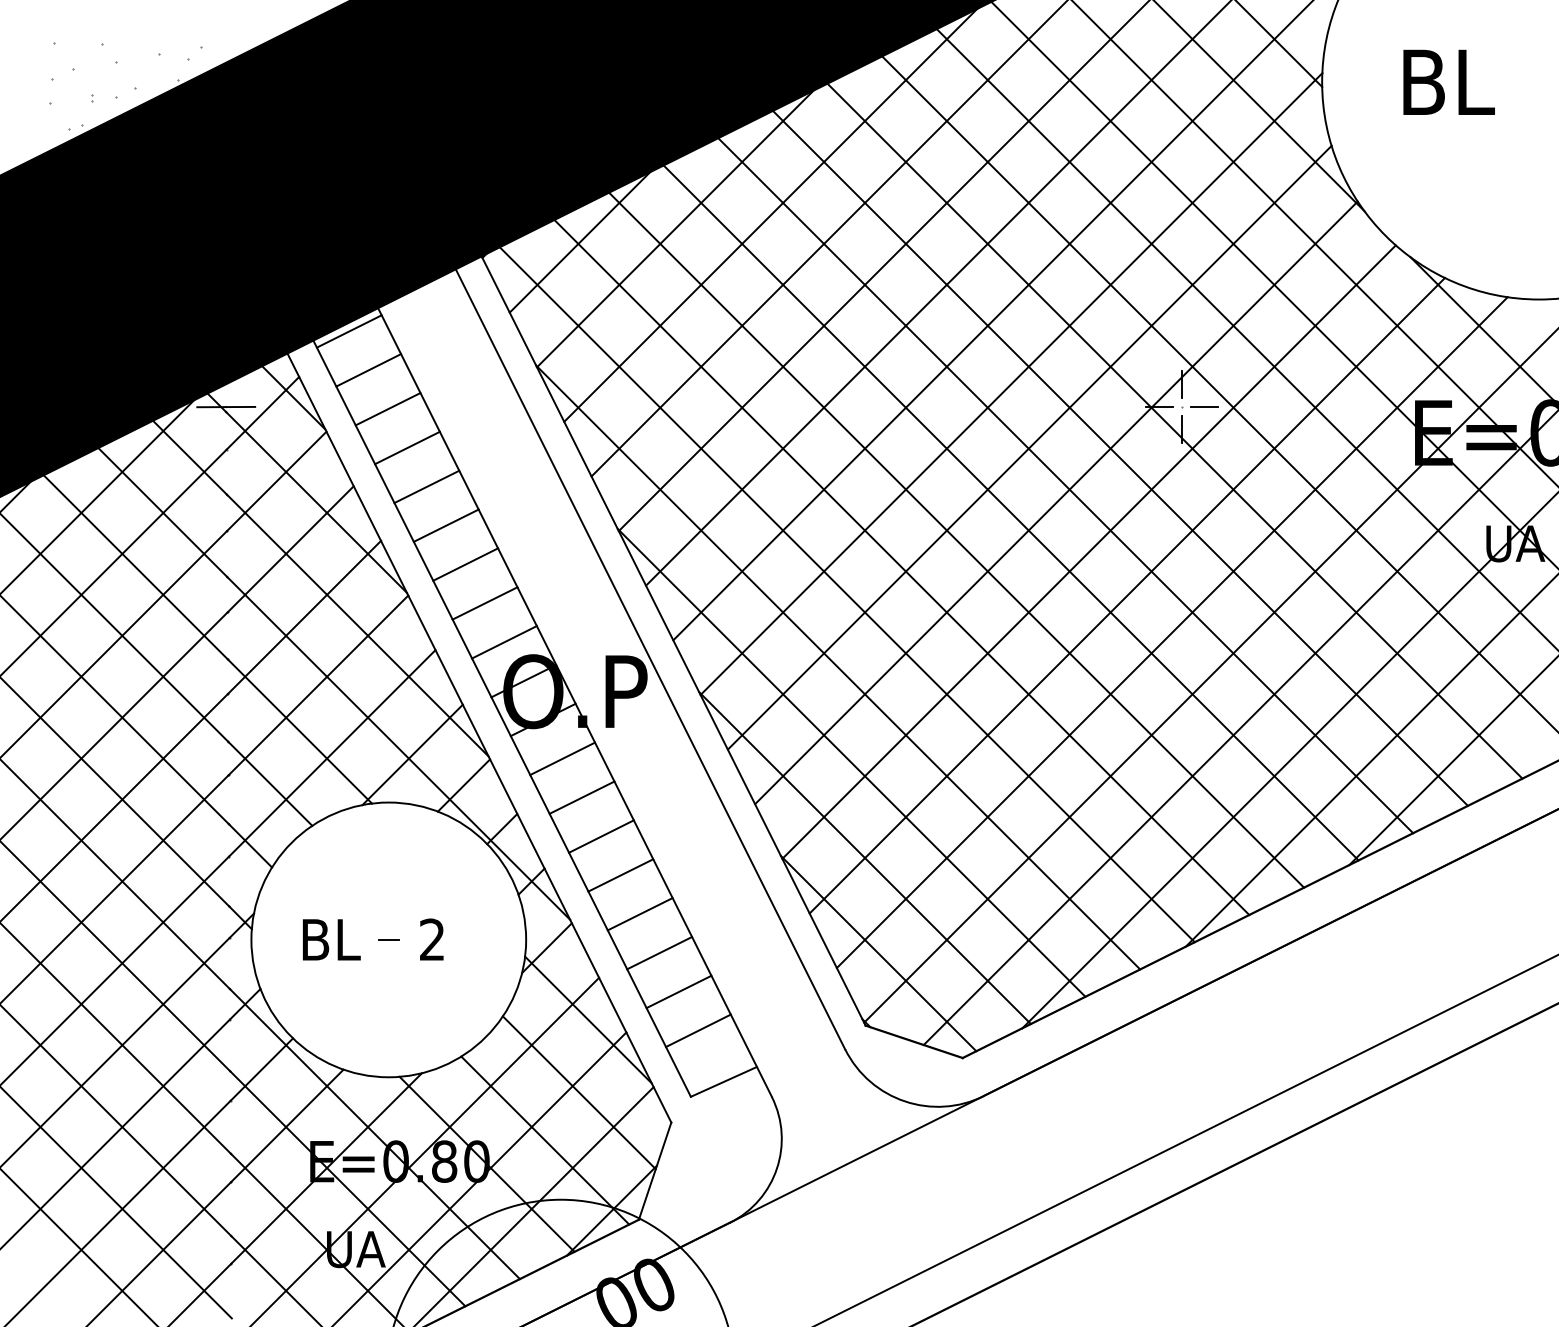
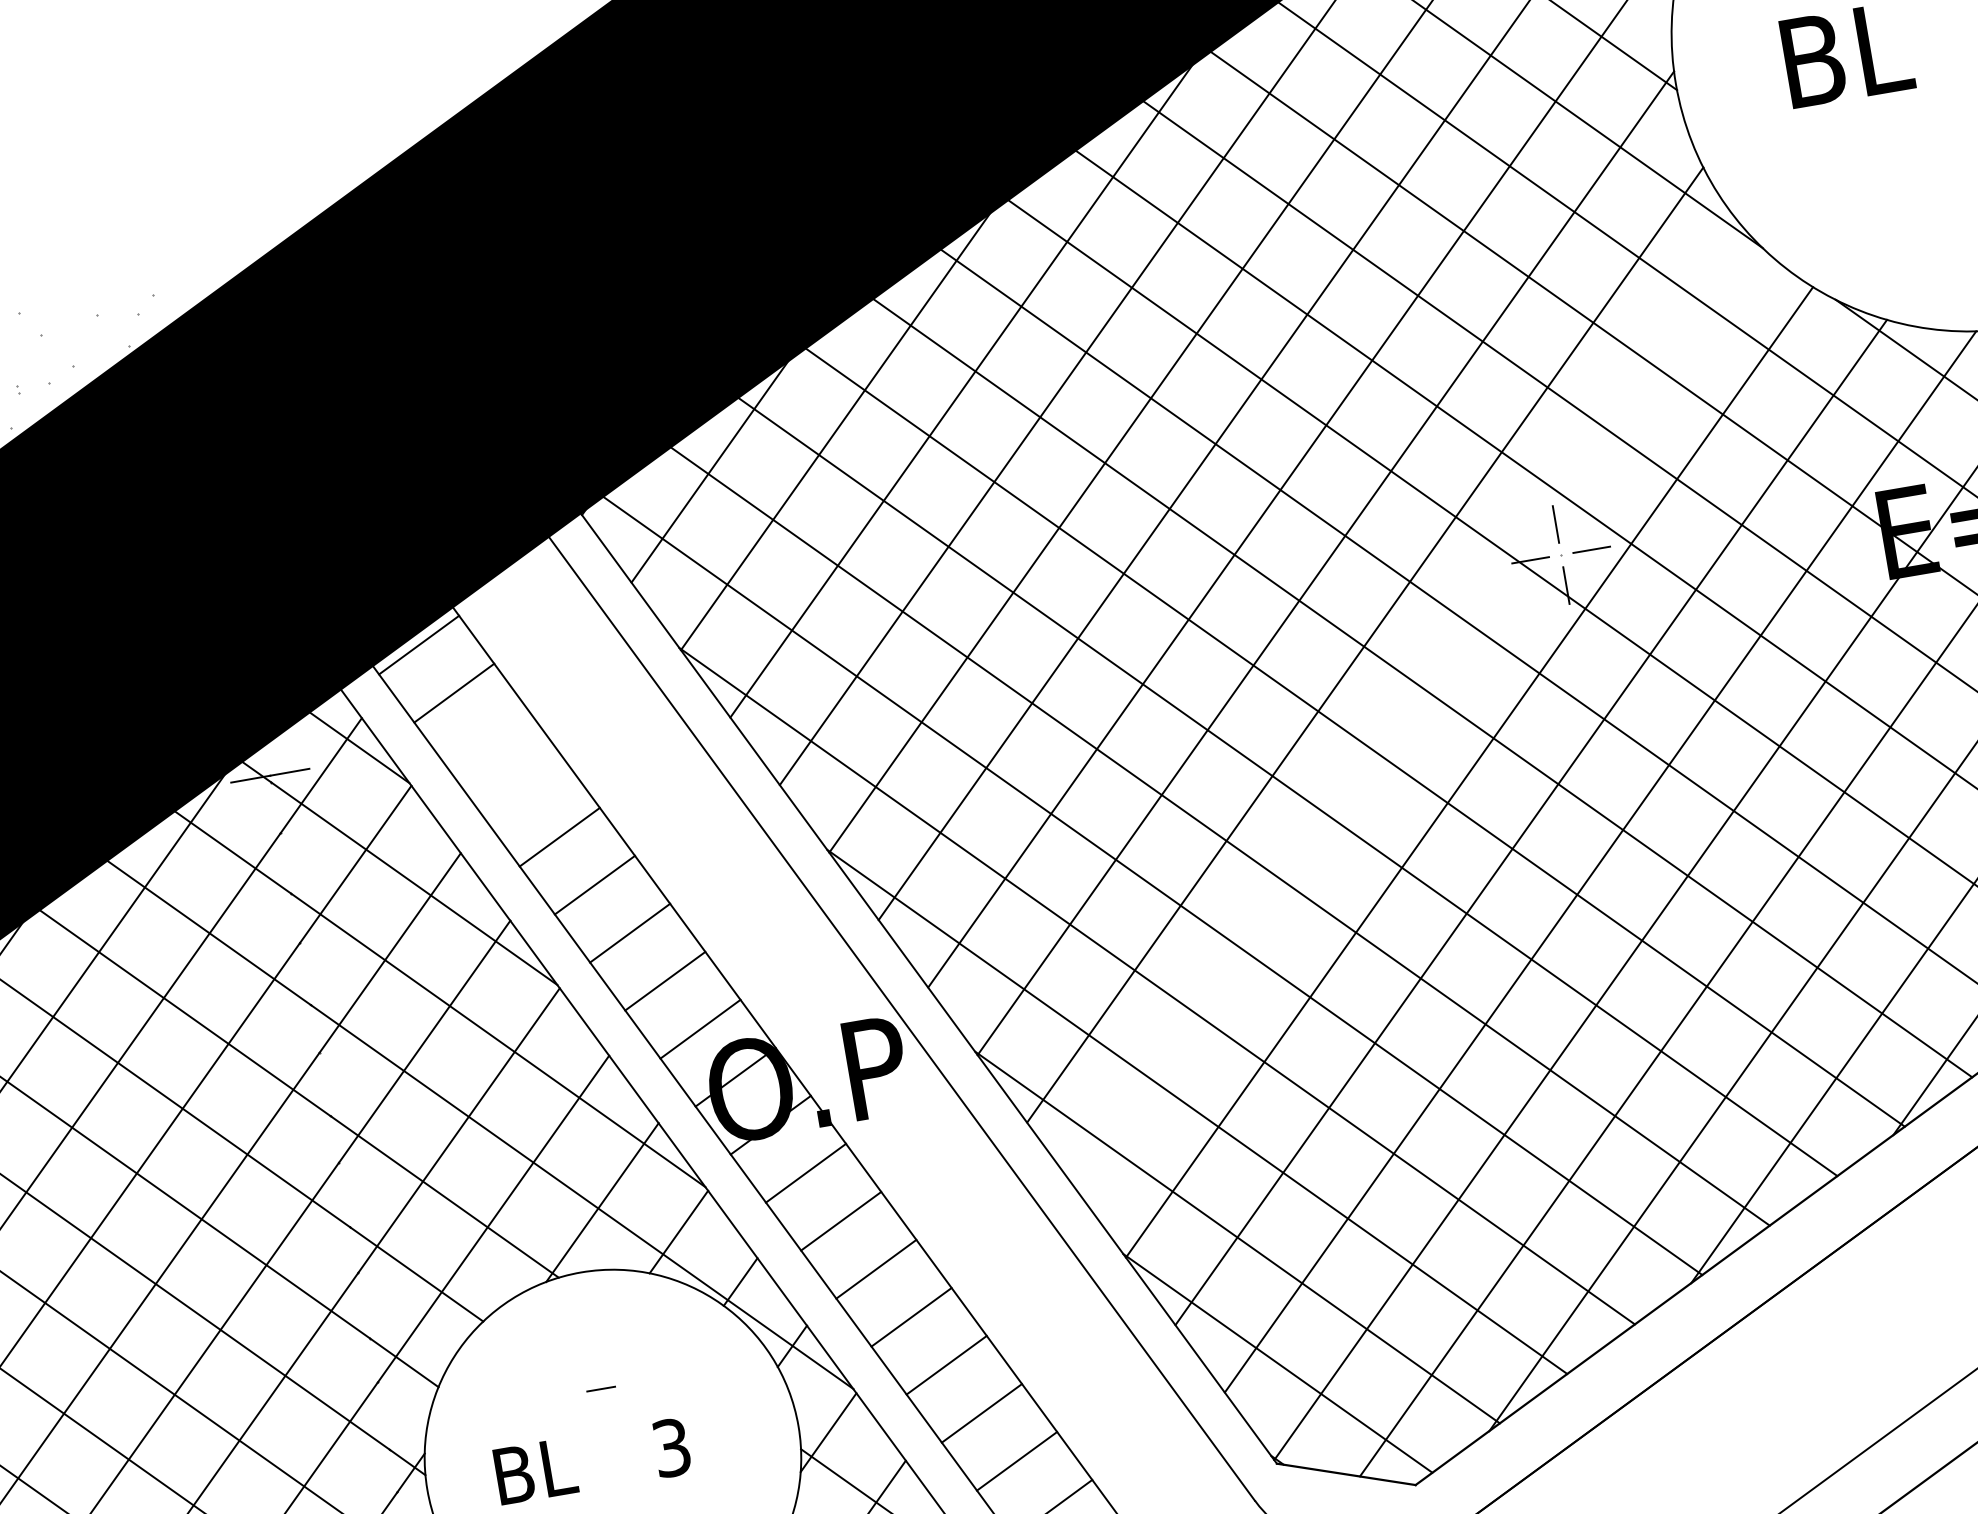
line: (387, 409) -> (488, 741), removed
line: (407, 447) -> (524, 788), removed
line: (1056, 502) -> (1414, 712), removed
line: (388, 939) -> (600, 1388), moved
text: (432, 939) -> (671, 1447), 2 -> 3

